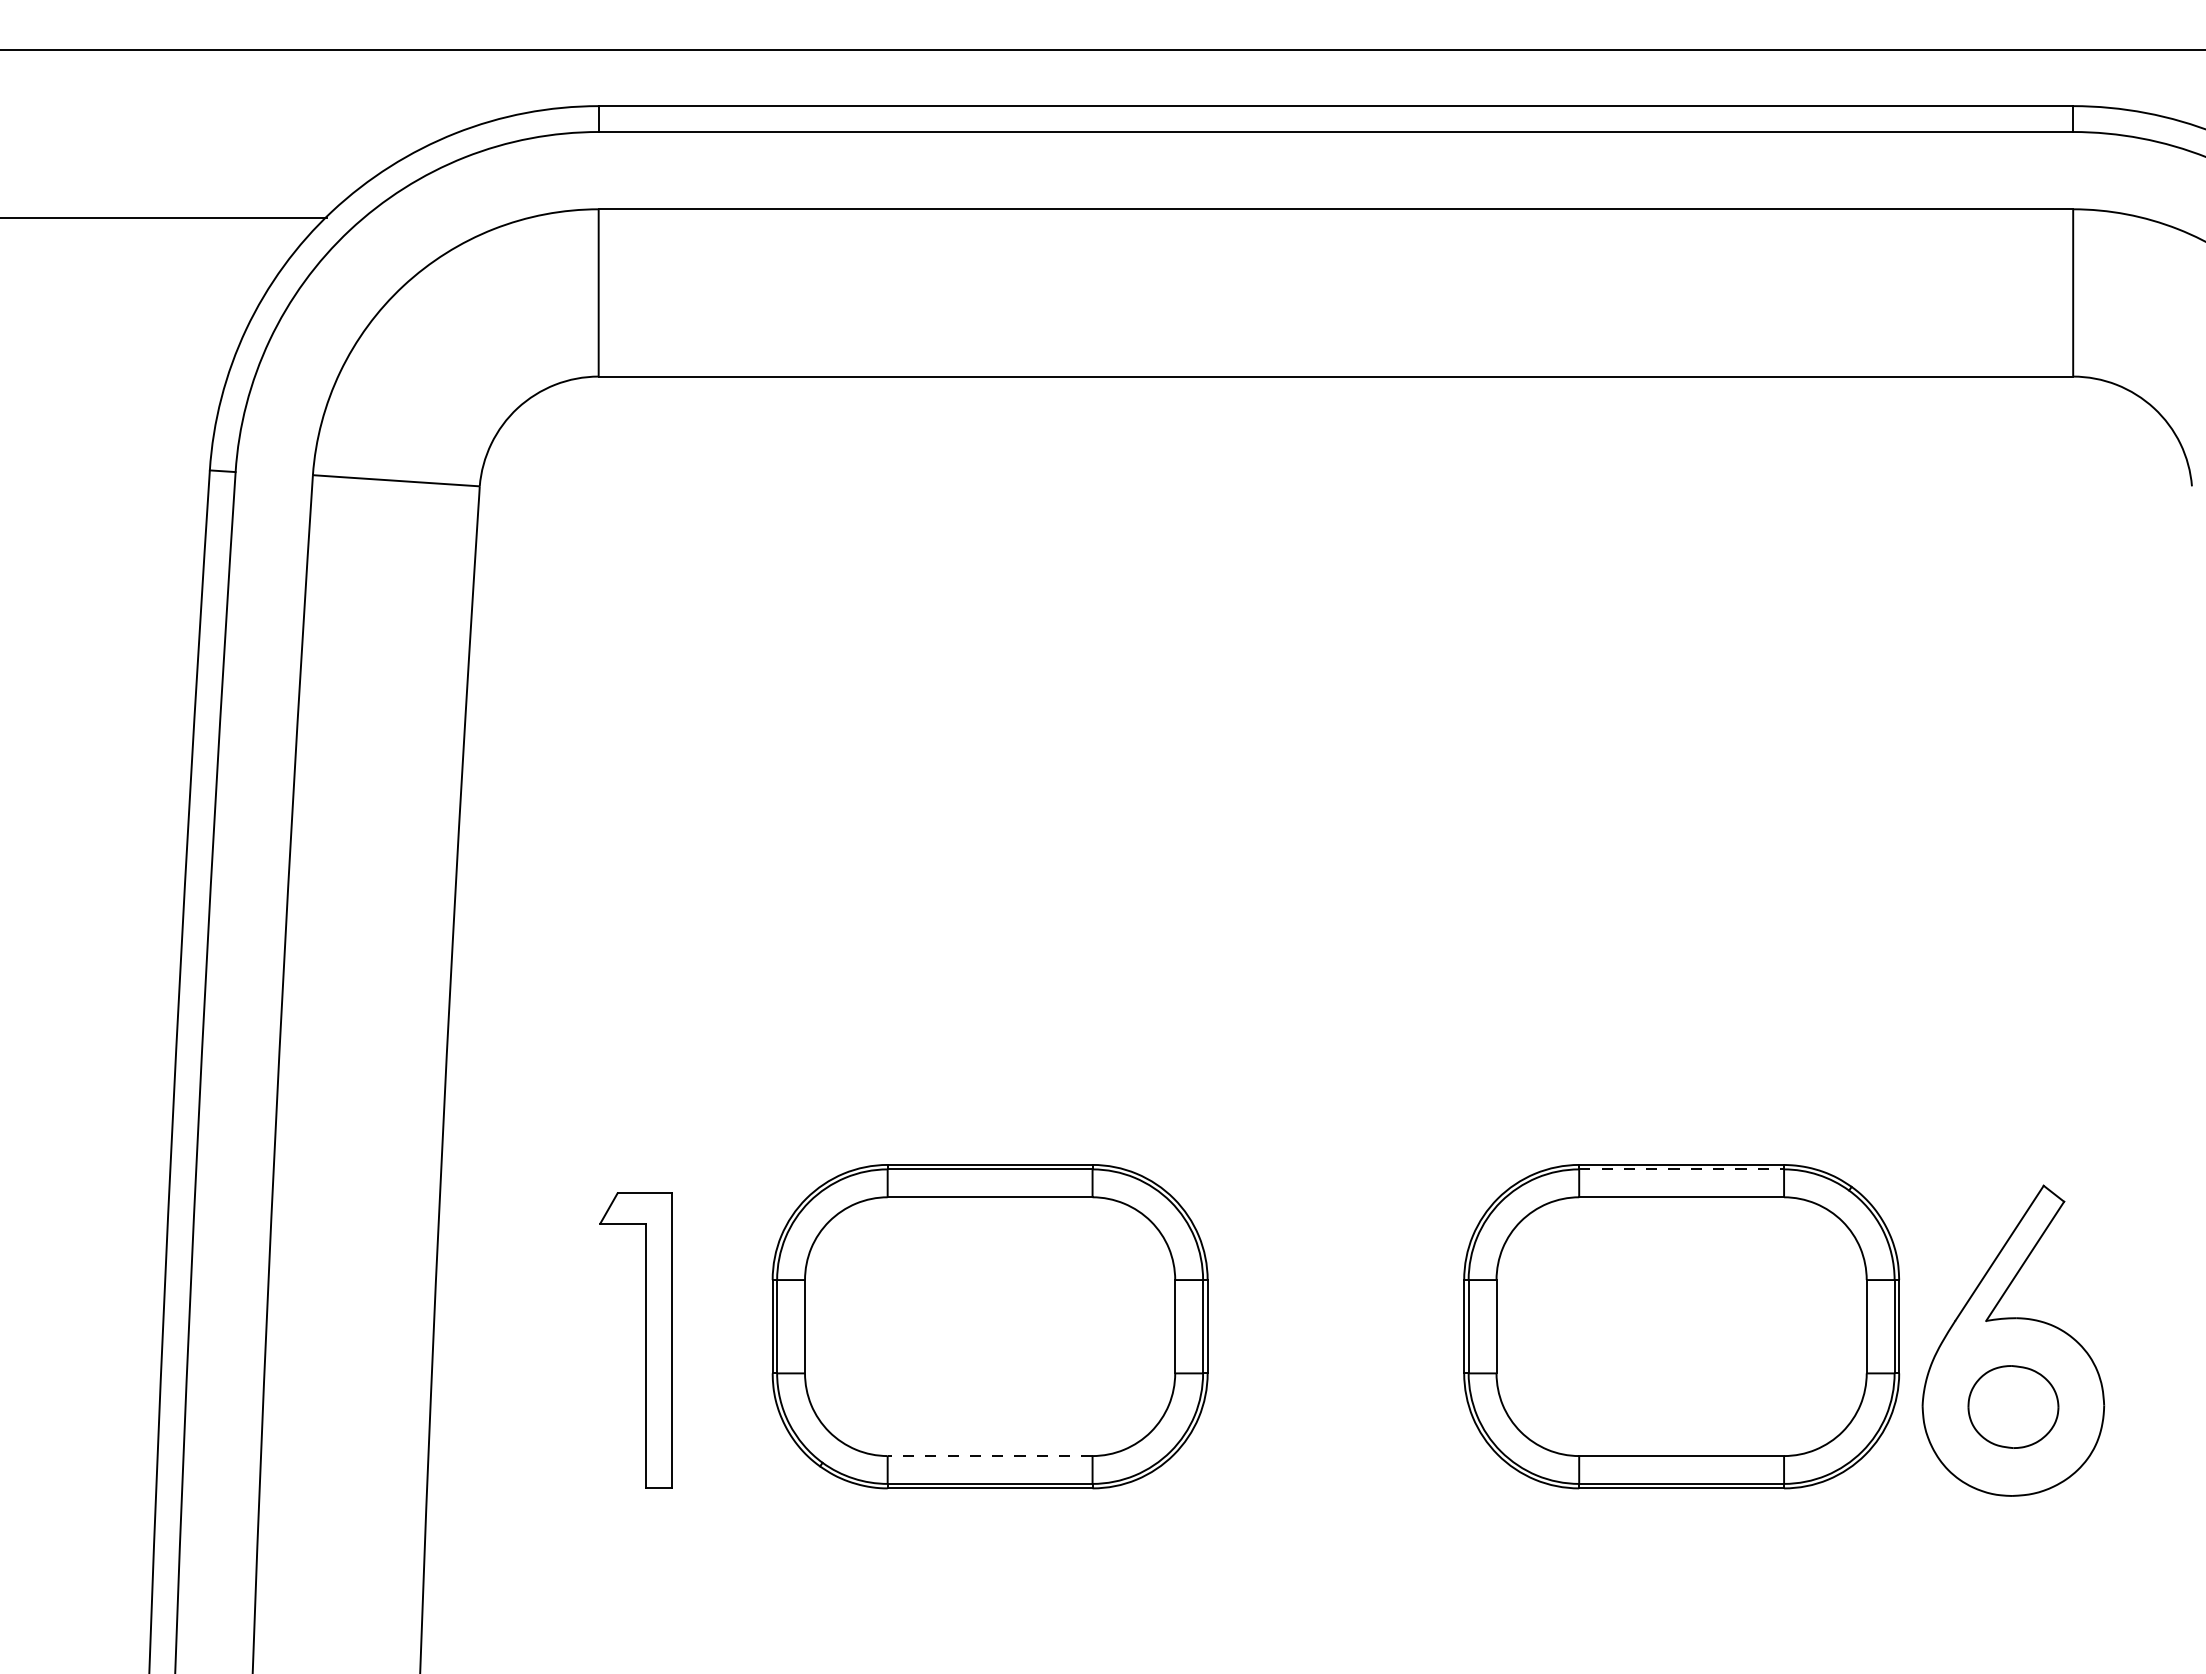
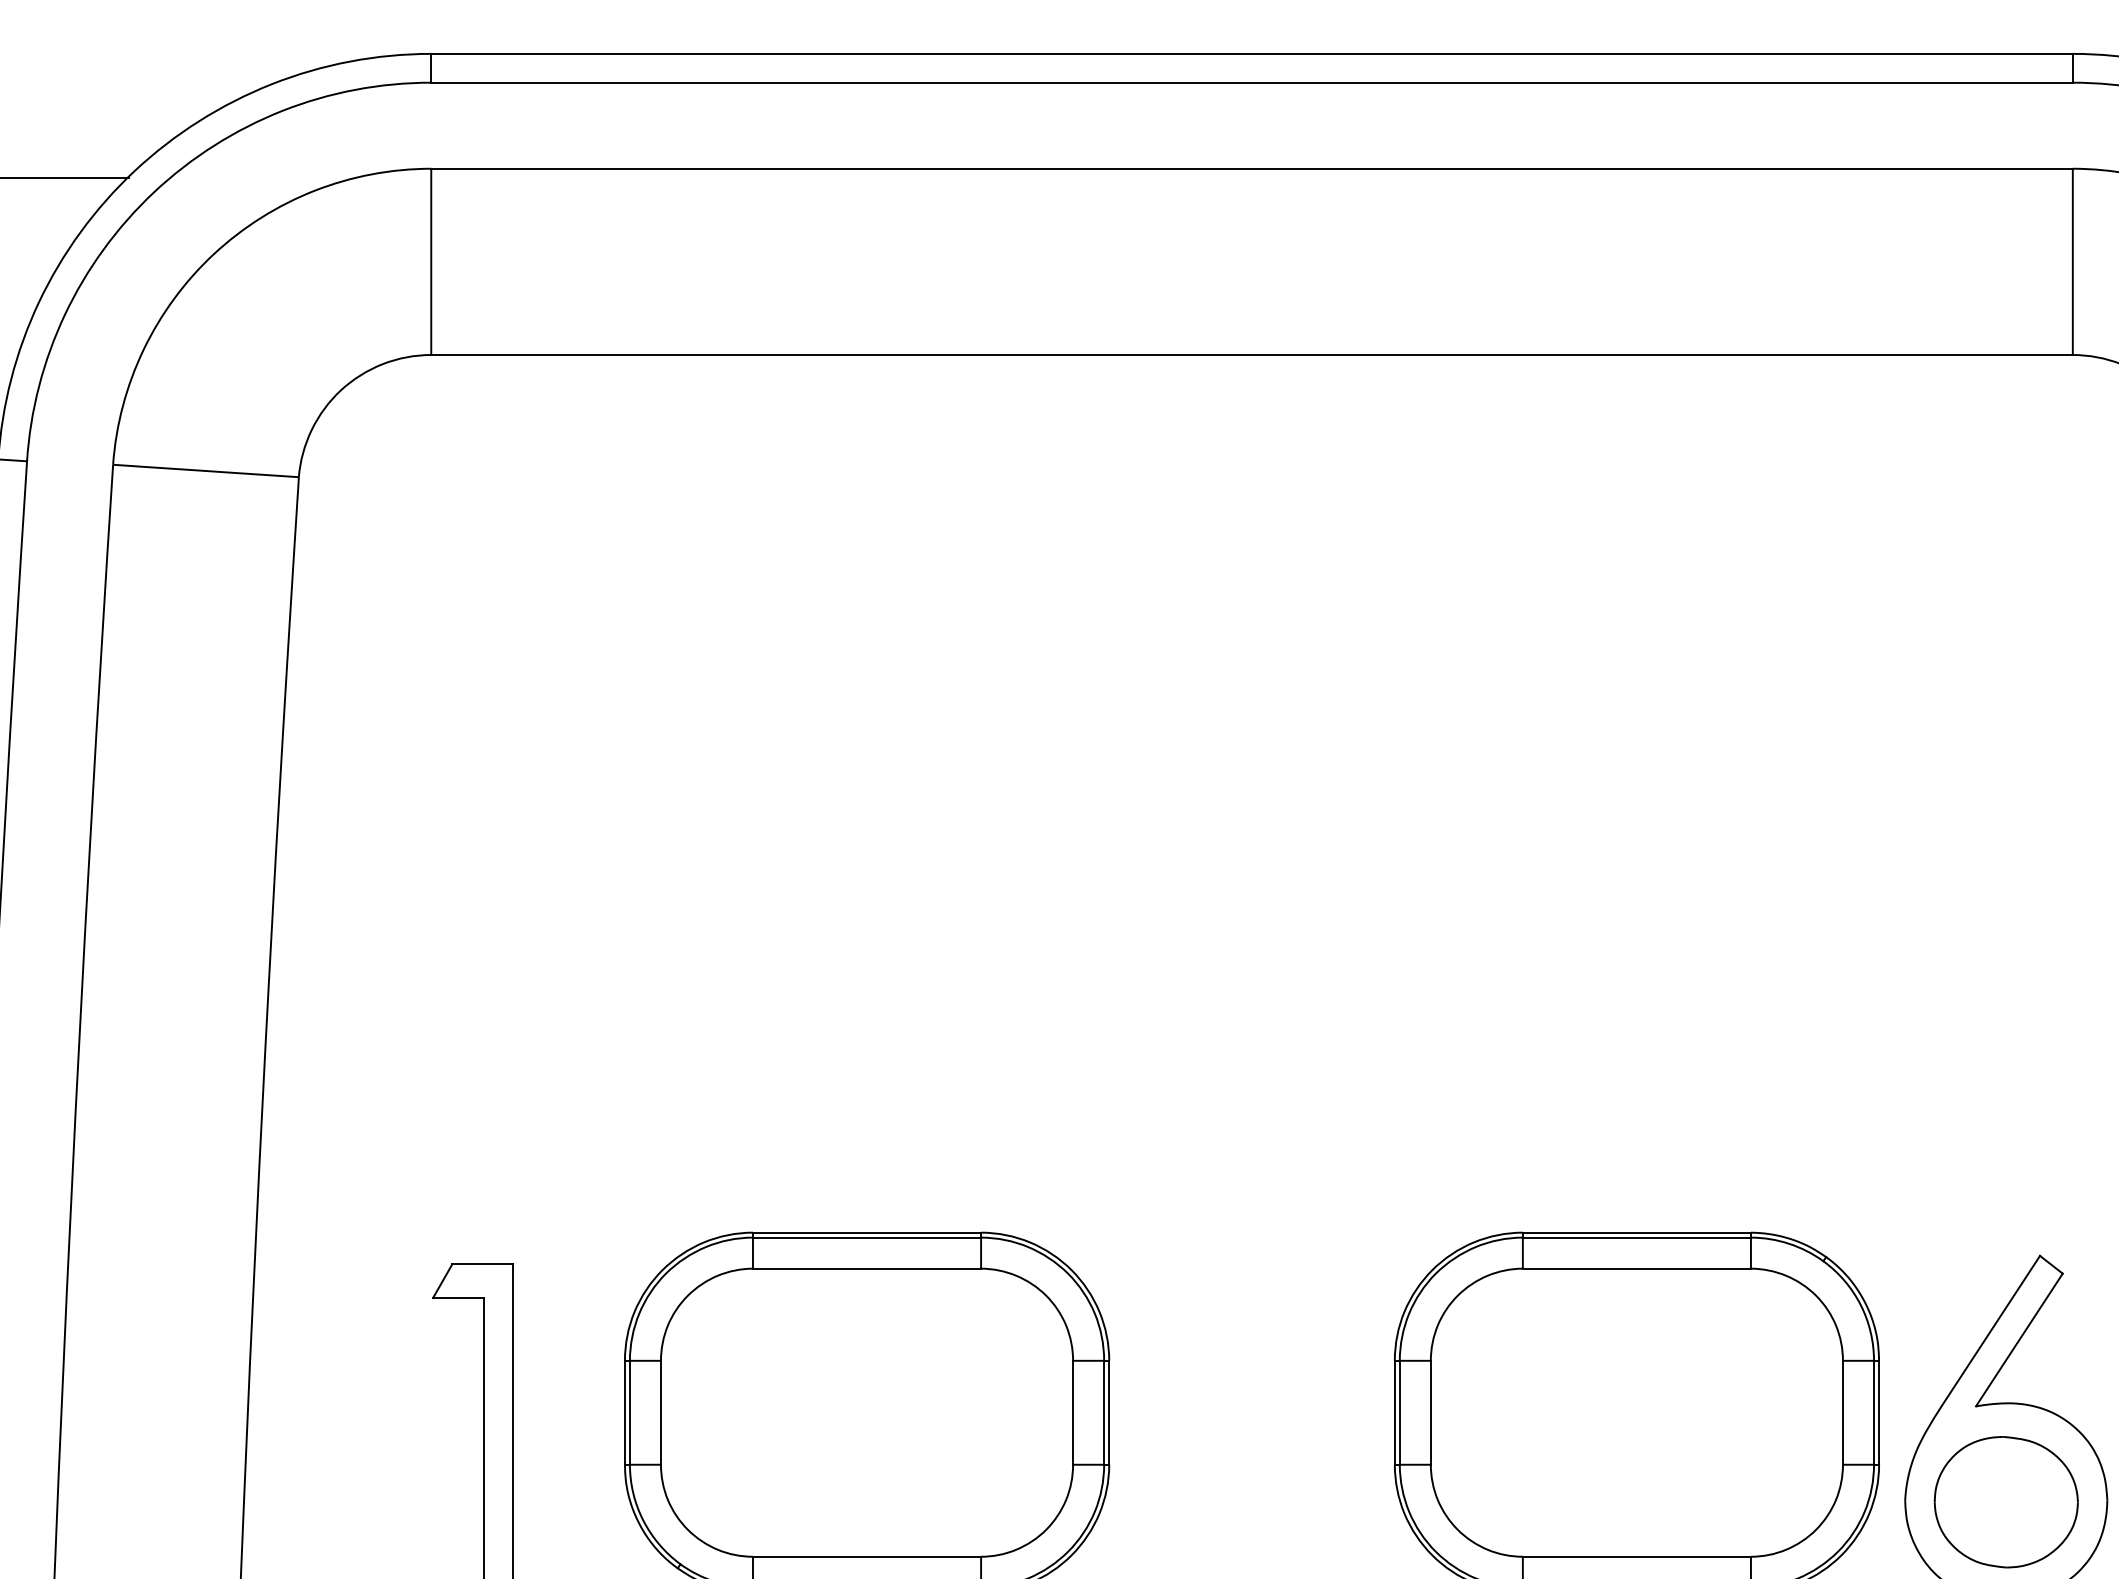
line: (1682, 1169) -> (1637, 1237), dashed -> solid
part: (2013, 1406) -> (2006, 1501), size x1.43
line: (989, 1456) -> (866, 1557), dashed -> solid

